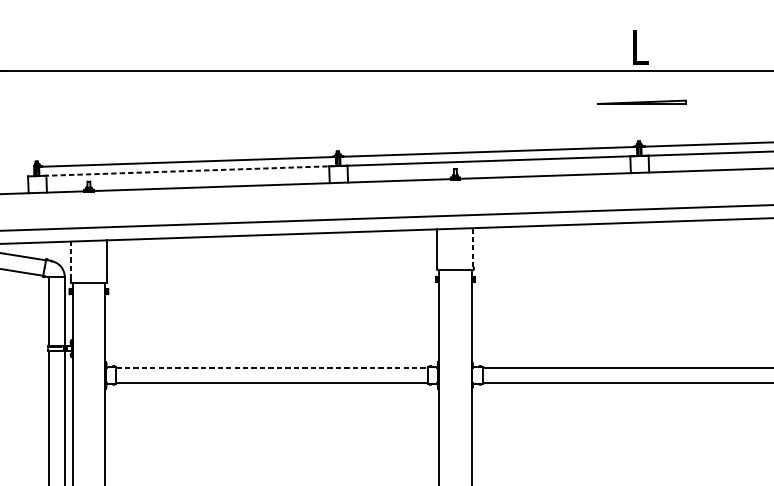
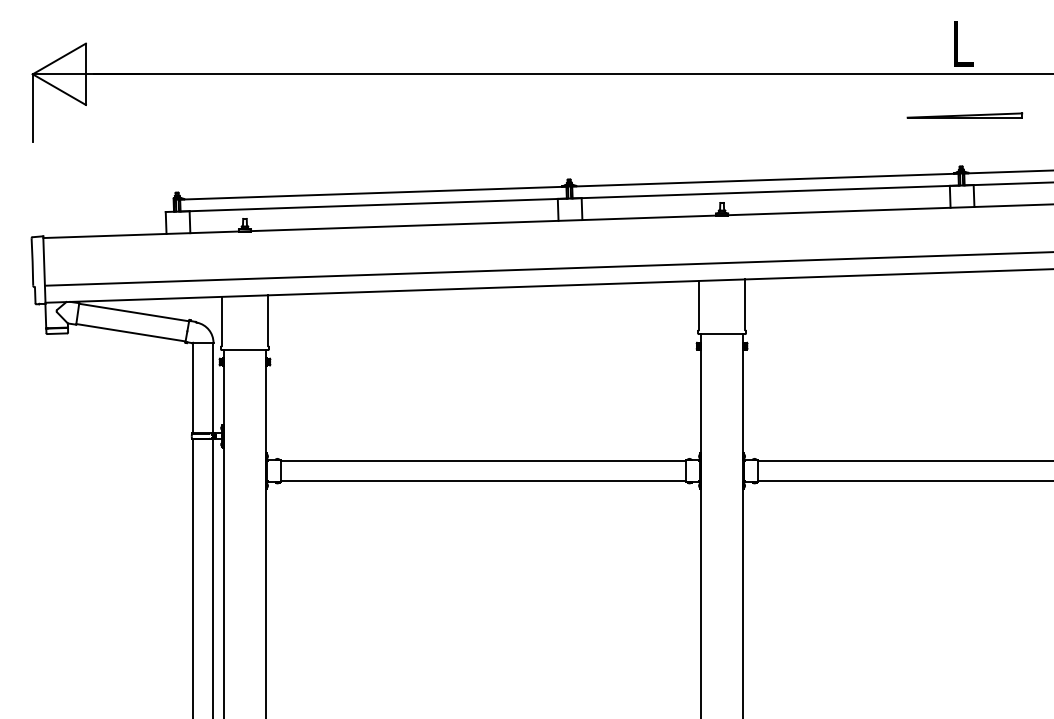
line: (187, 171) -> (373, 205), dashed -> solid
line: (473, 248) -> (745, 305), dashed -> solid
line: (70, 260) -> (221, 321), dashed -> solid
line: (272, 367) -> (483, 460), dashed -> solid

